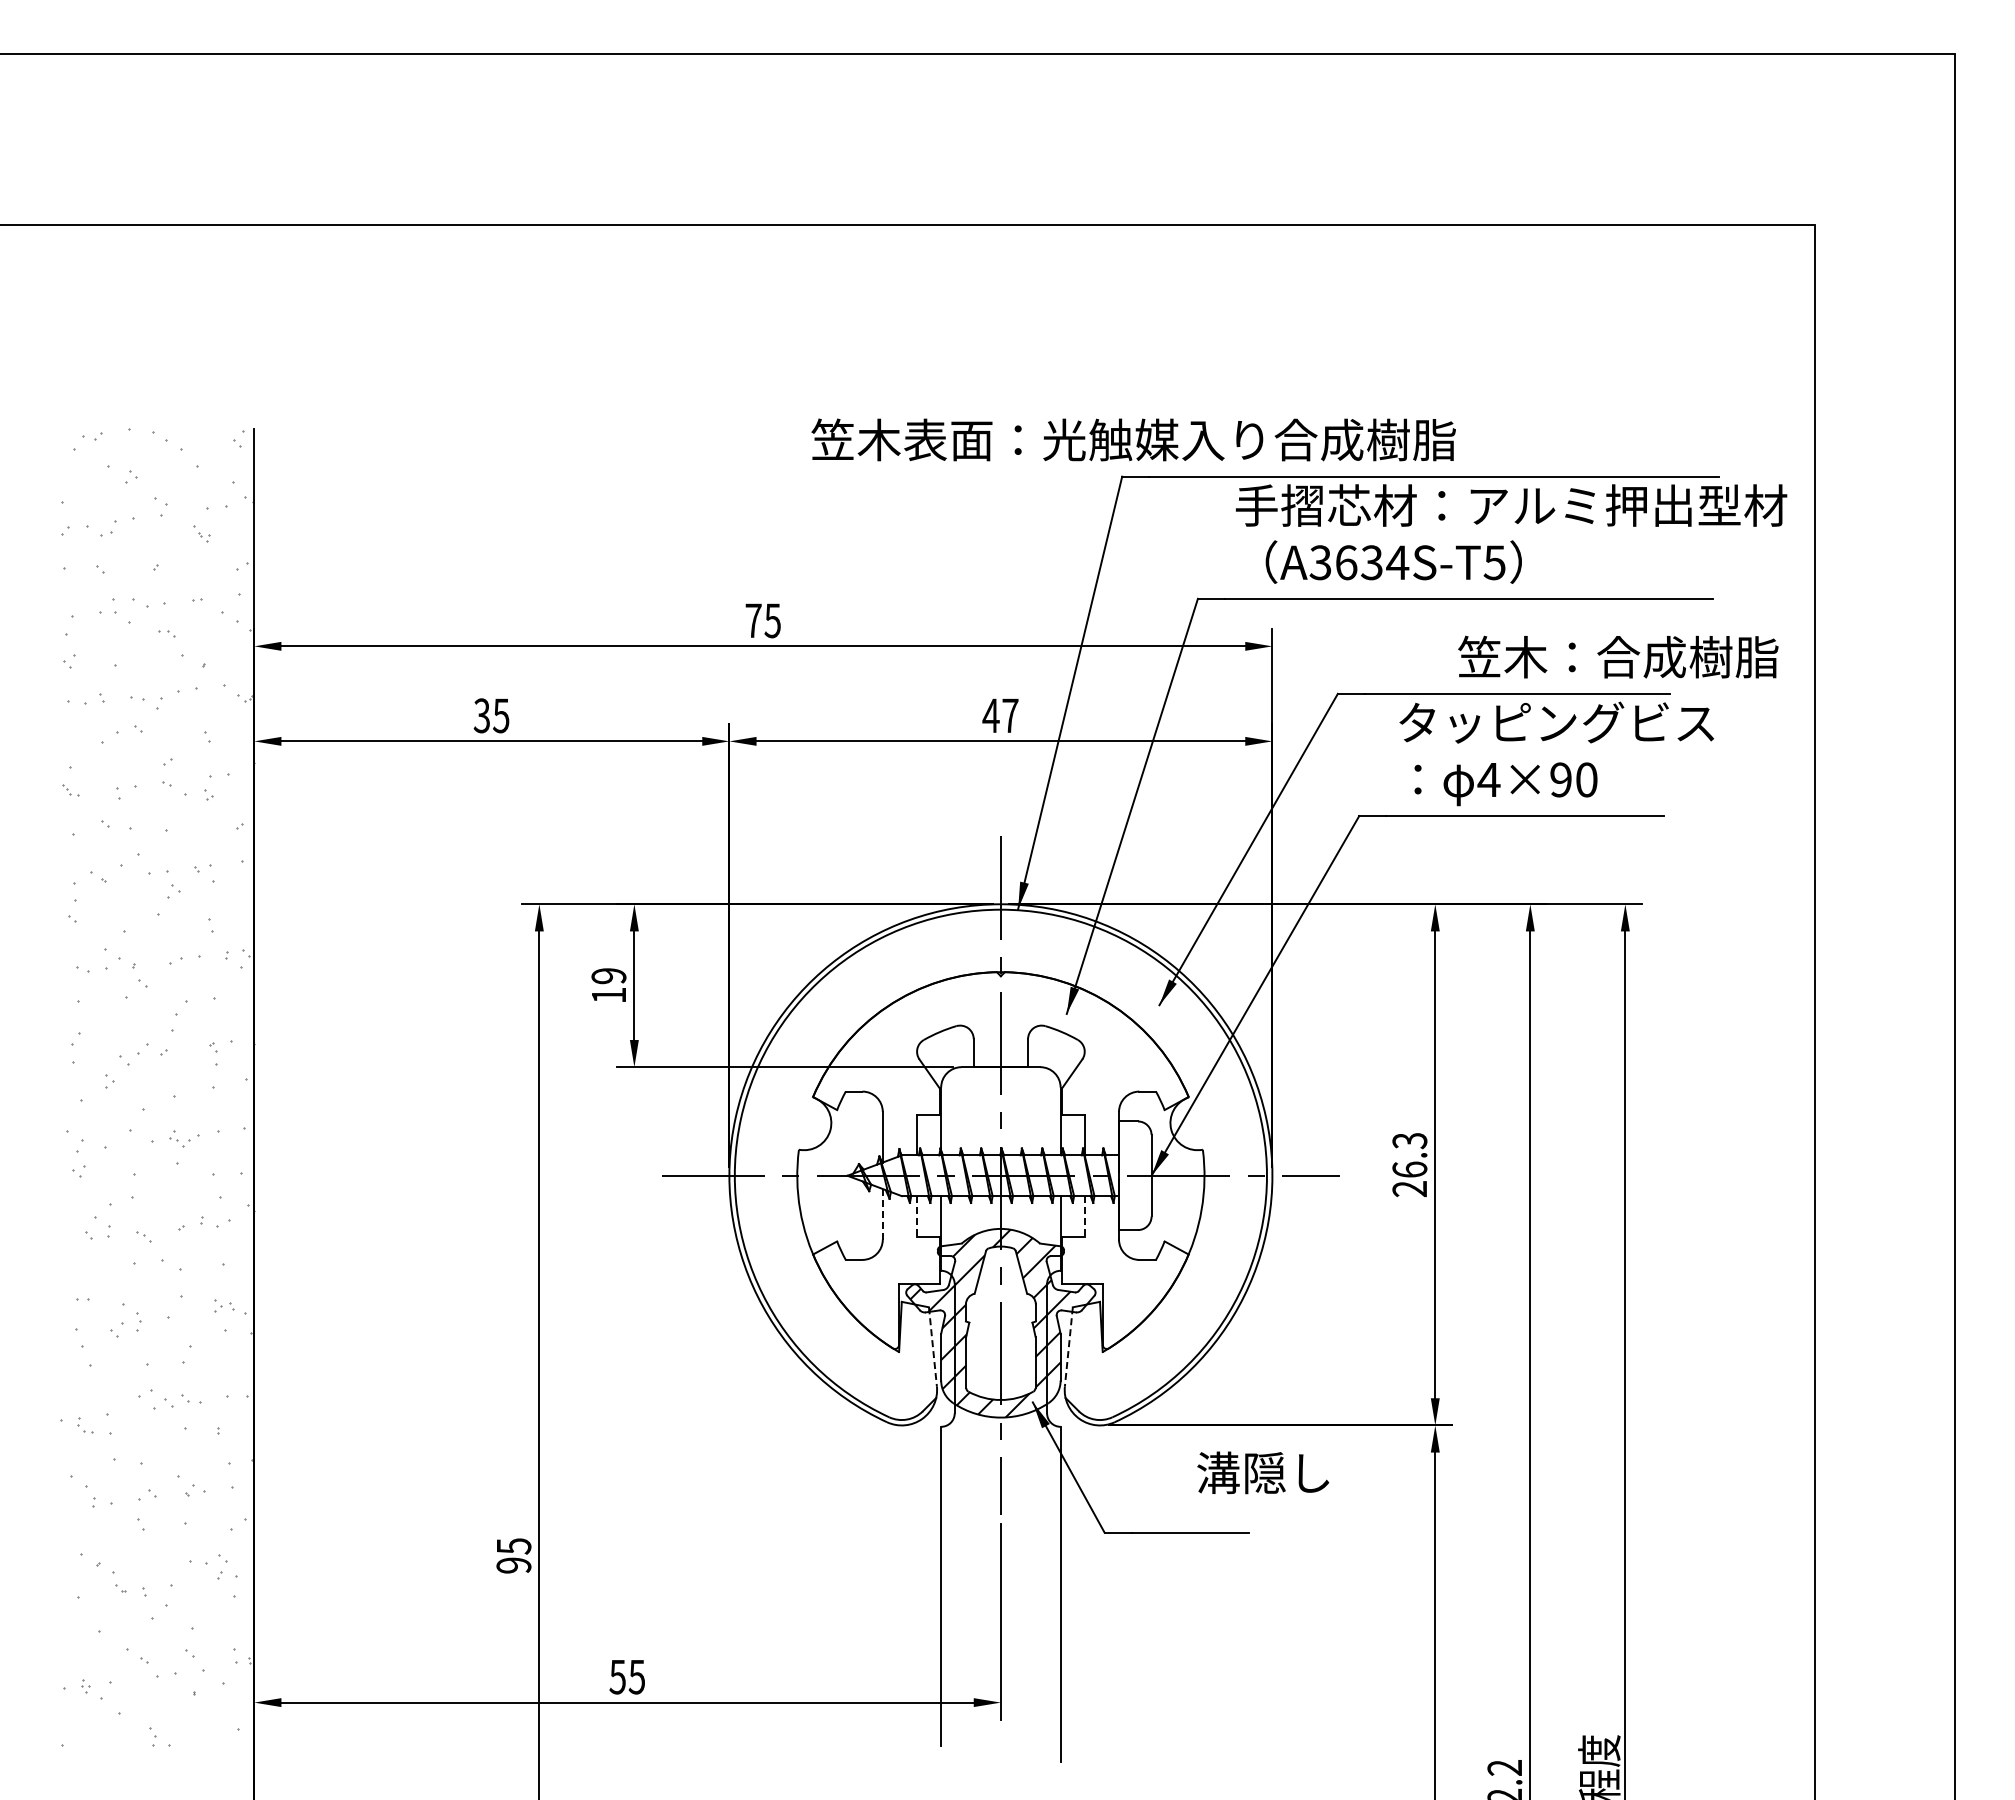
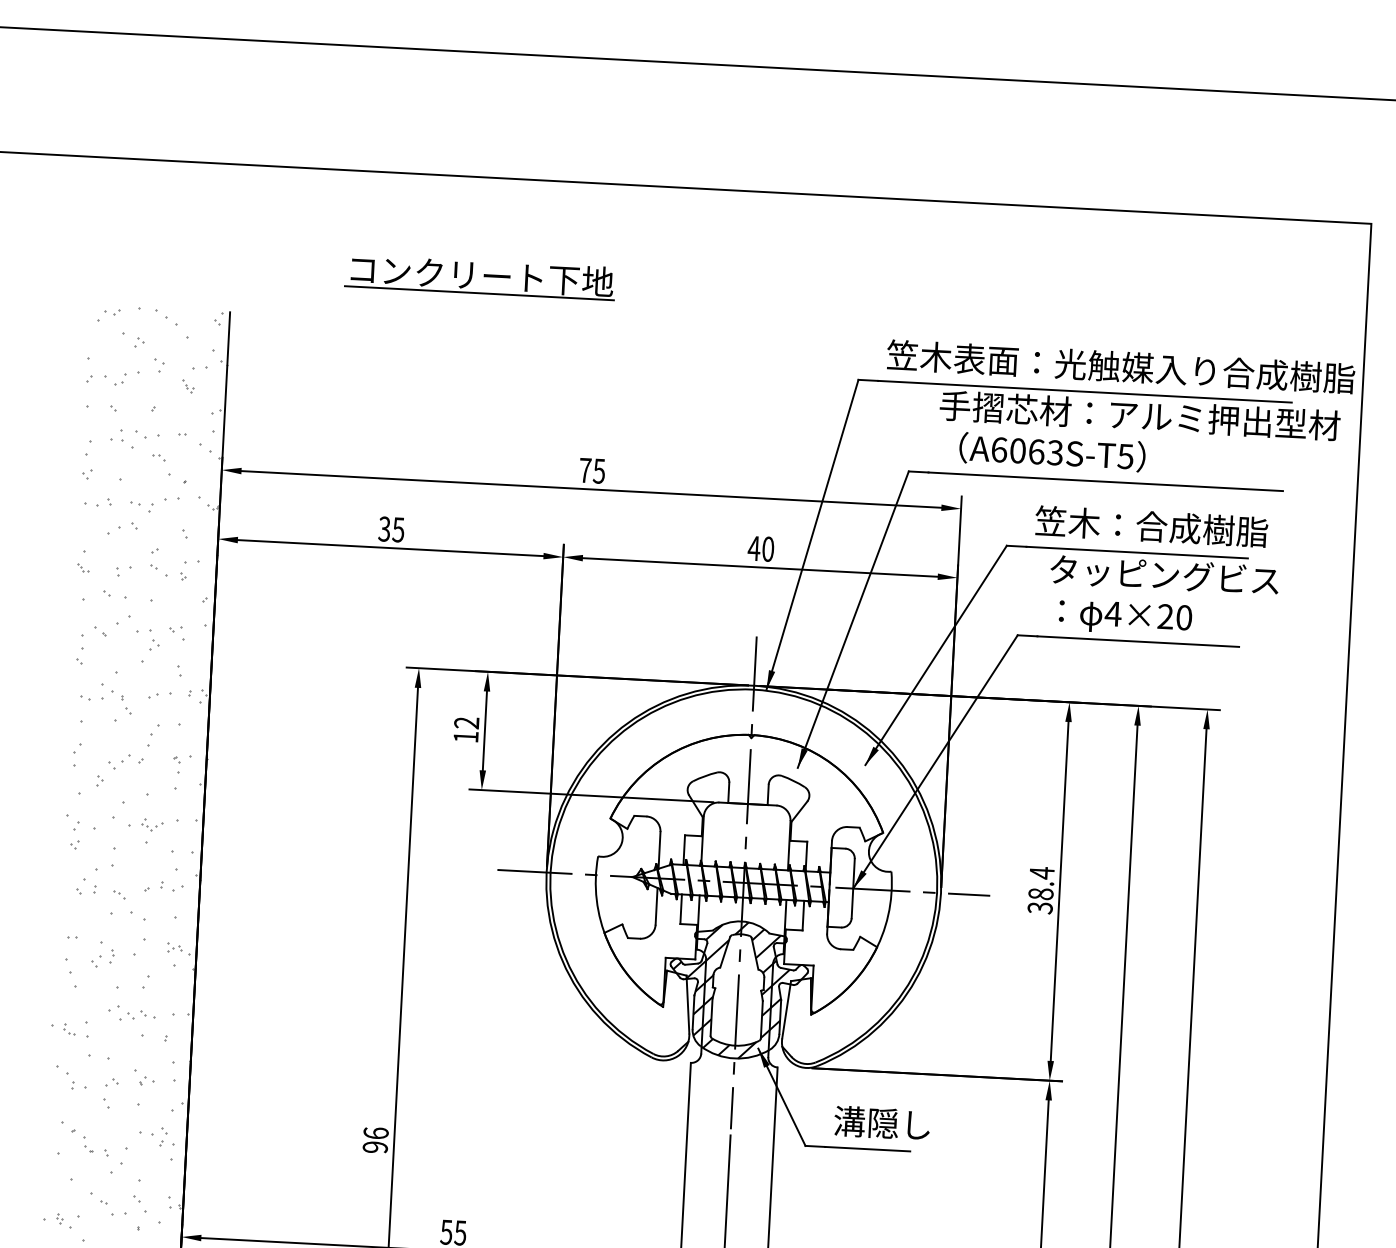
part: (595, 362) -> (480, 276), added
text: (1133, 439) -> (1120, 366), moved
text: (1359, 562) -> (1027, 451), A3634S-T5 -> A6063S-T5
text: (1618, 656) -> (1151, 526), moved
text: (1010, 715) -> (768, 549), 47 -> 40
text: (1560, 780) -> (1165, 617), 4×90 -> 4×20
text: (609, 976) -> (467, 723), 19 -> 12
text: (1409, 1164) -> (1040, 890), 26.3 -> 38.4
line: (882, 1213) -> (656, 905), dashed -> solid
line: (916, 1216) -> (680, 909), dashed -> solid
line: (1085, 1216) -> (803, 915), dashed -> solid
line: (932, 1346) -> (687, 1004), dashed -> solid
line: (1068, 1346) -> (786, 1009), dashed -> solid
text: (1263, 1472) -> (882, 1122), moved
text: (513, 1546) -> (375, 1133), 95 -> 96

